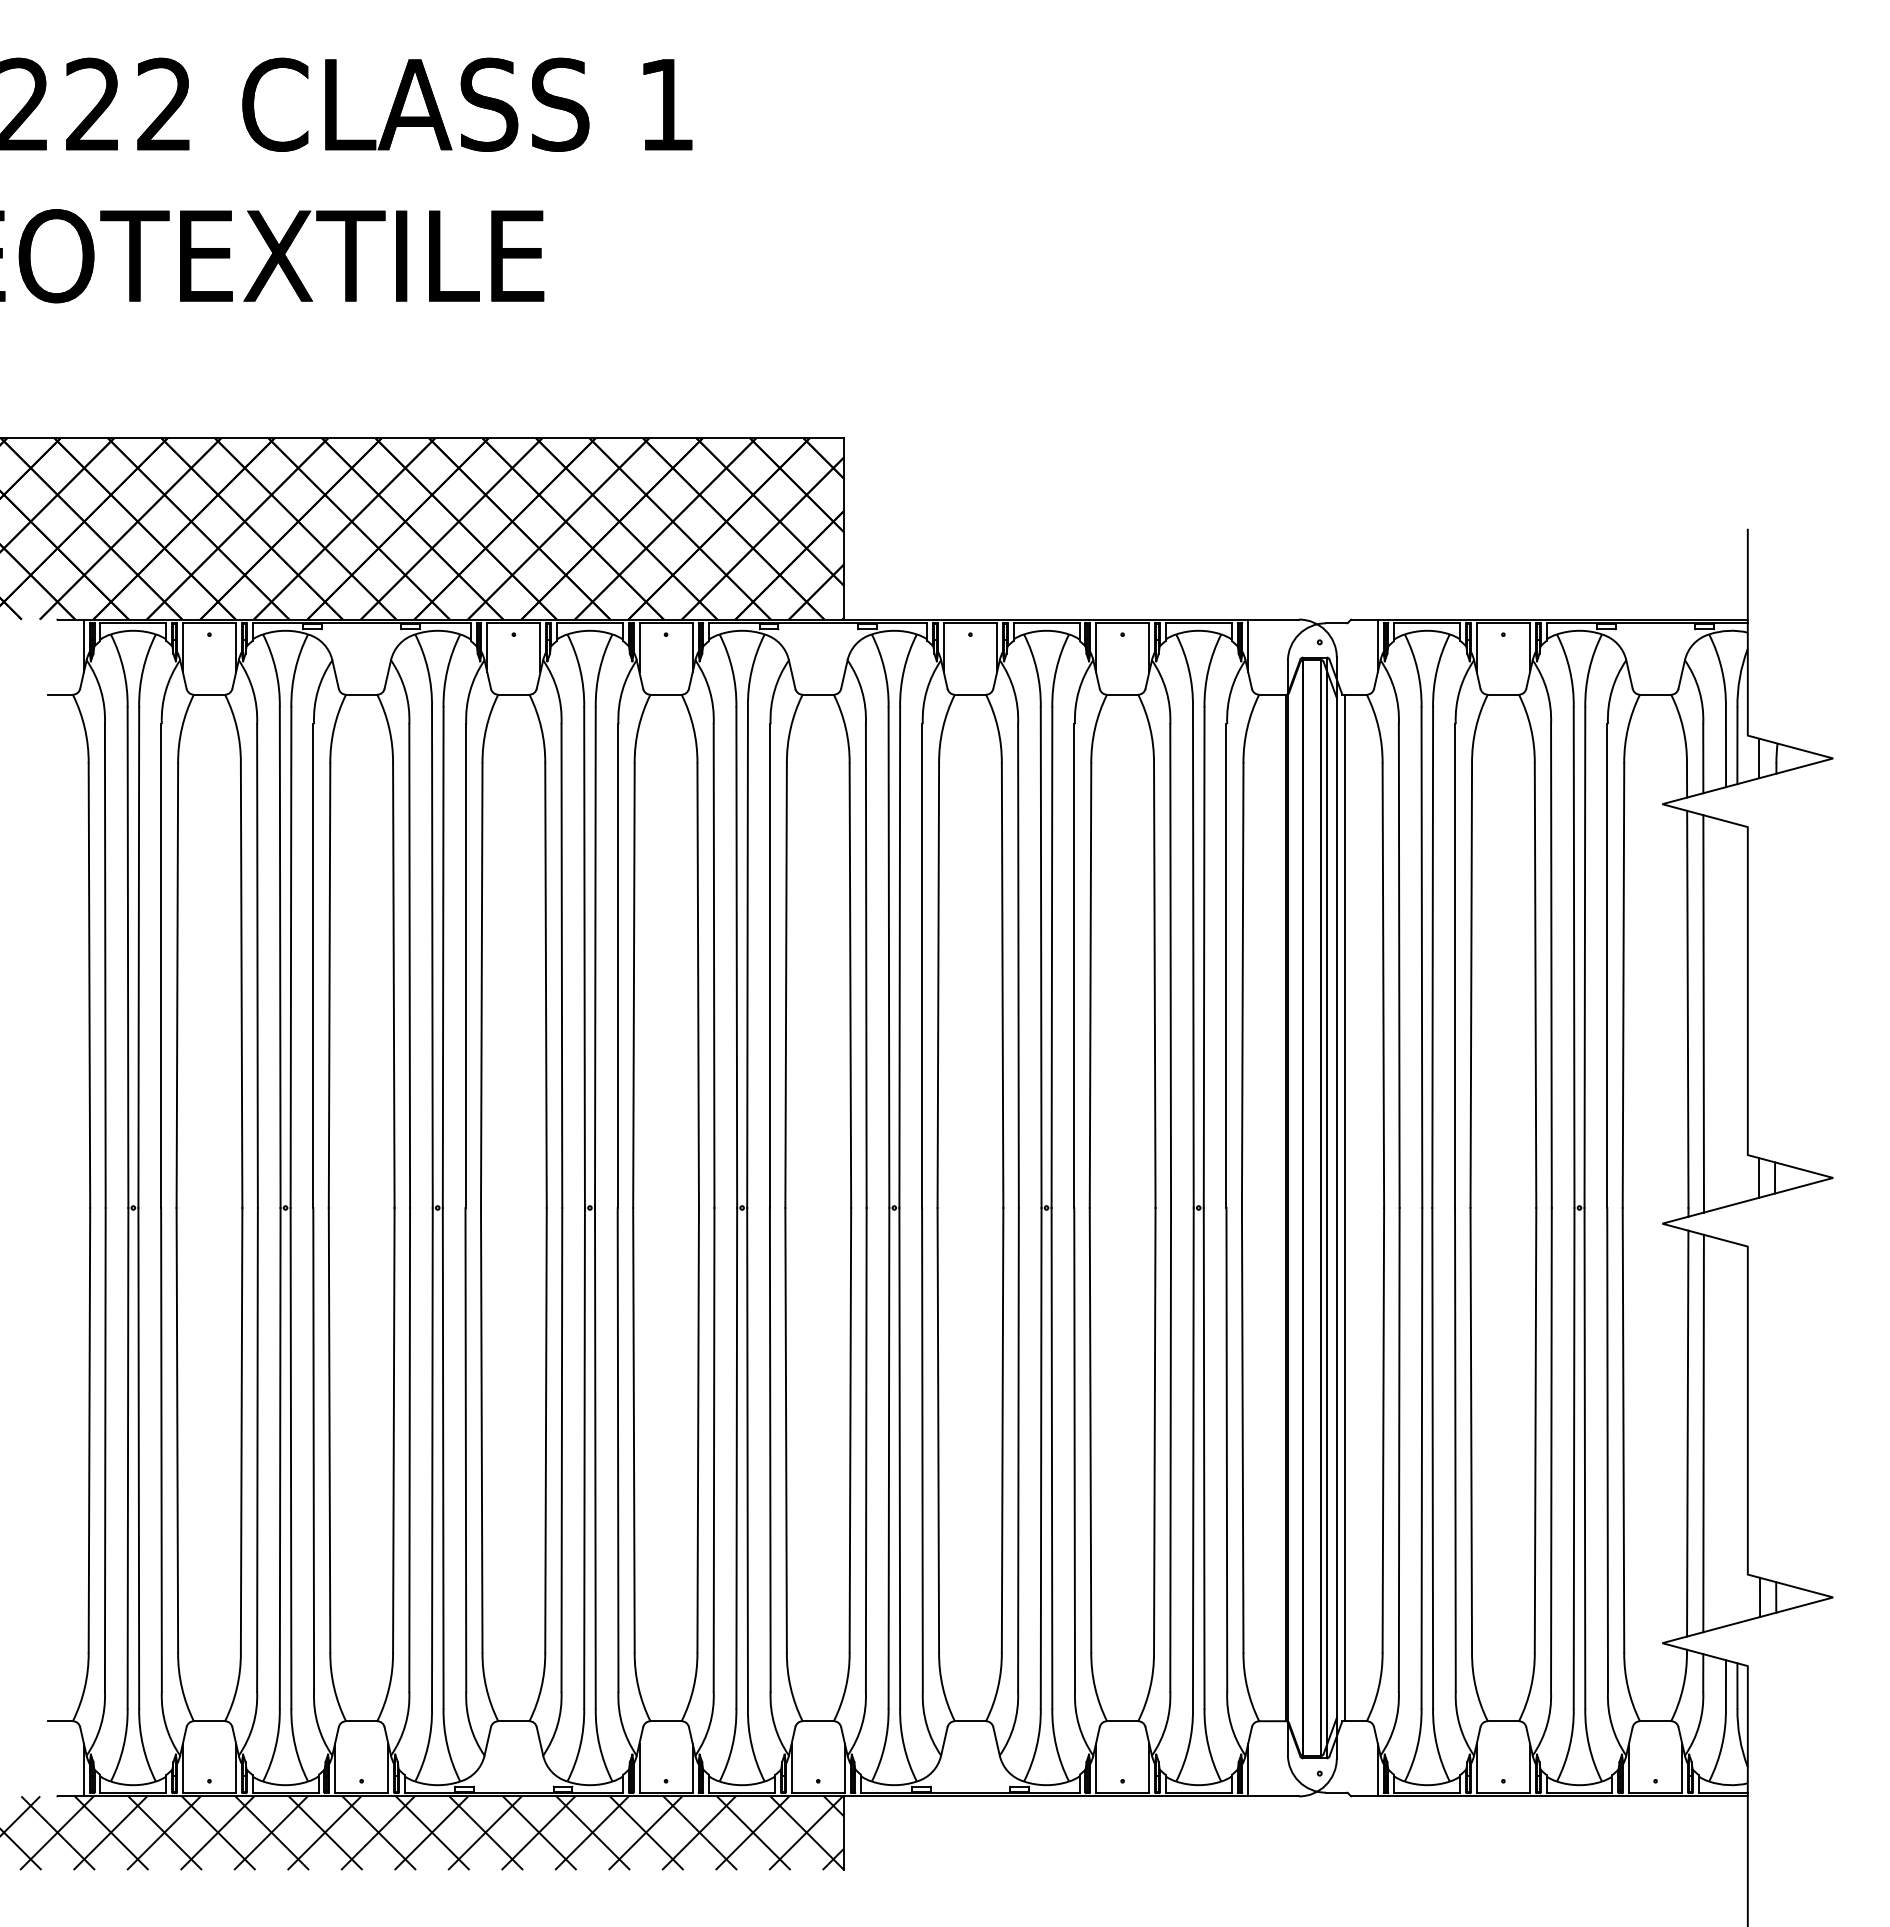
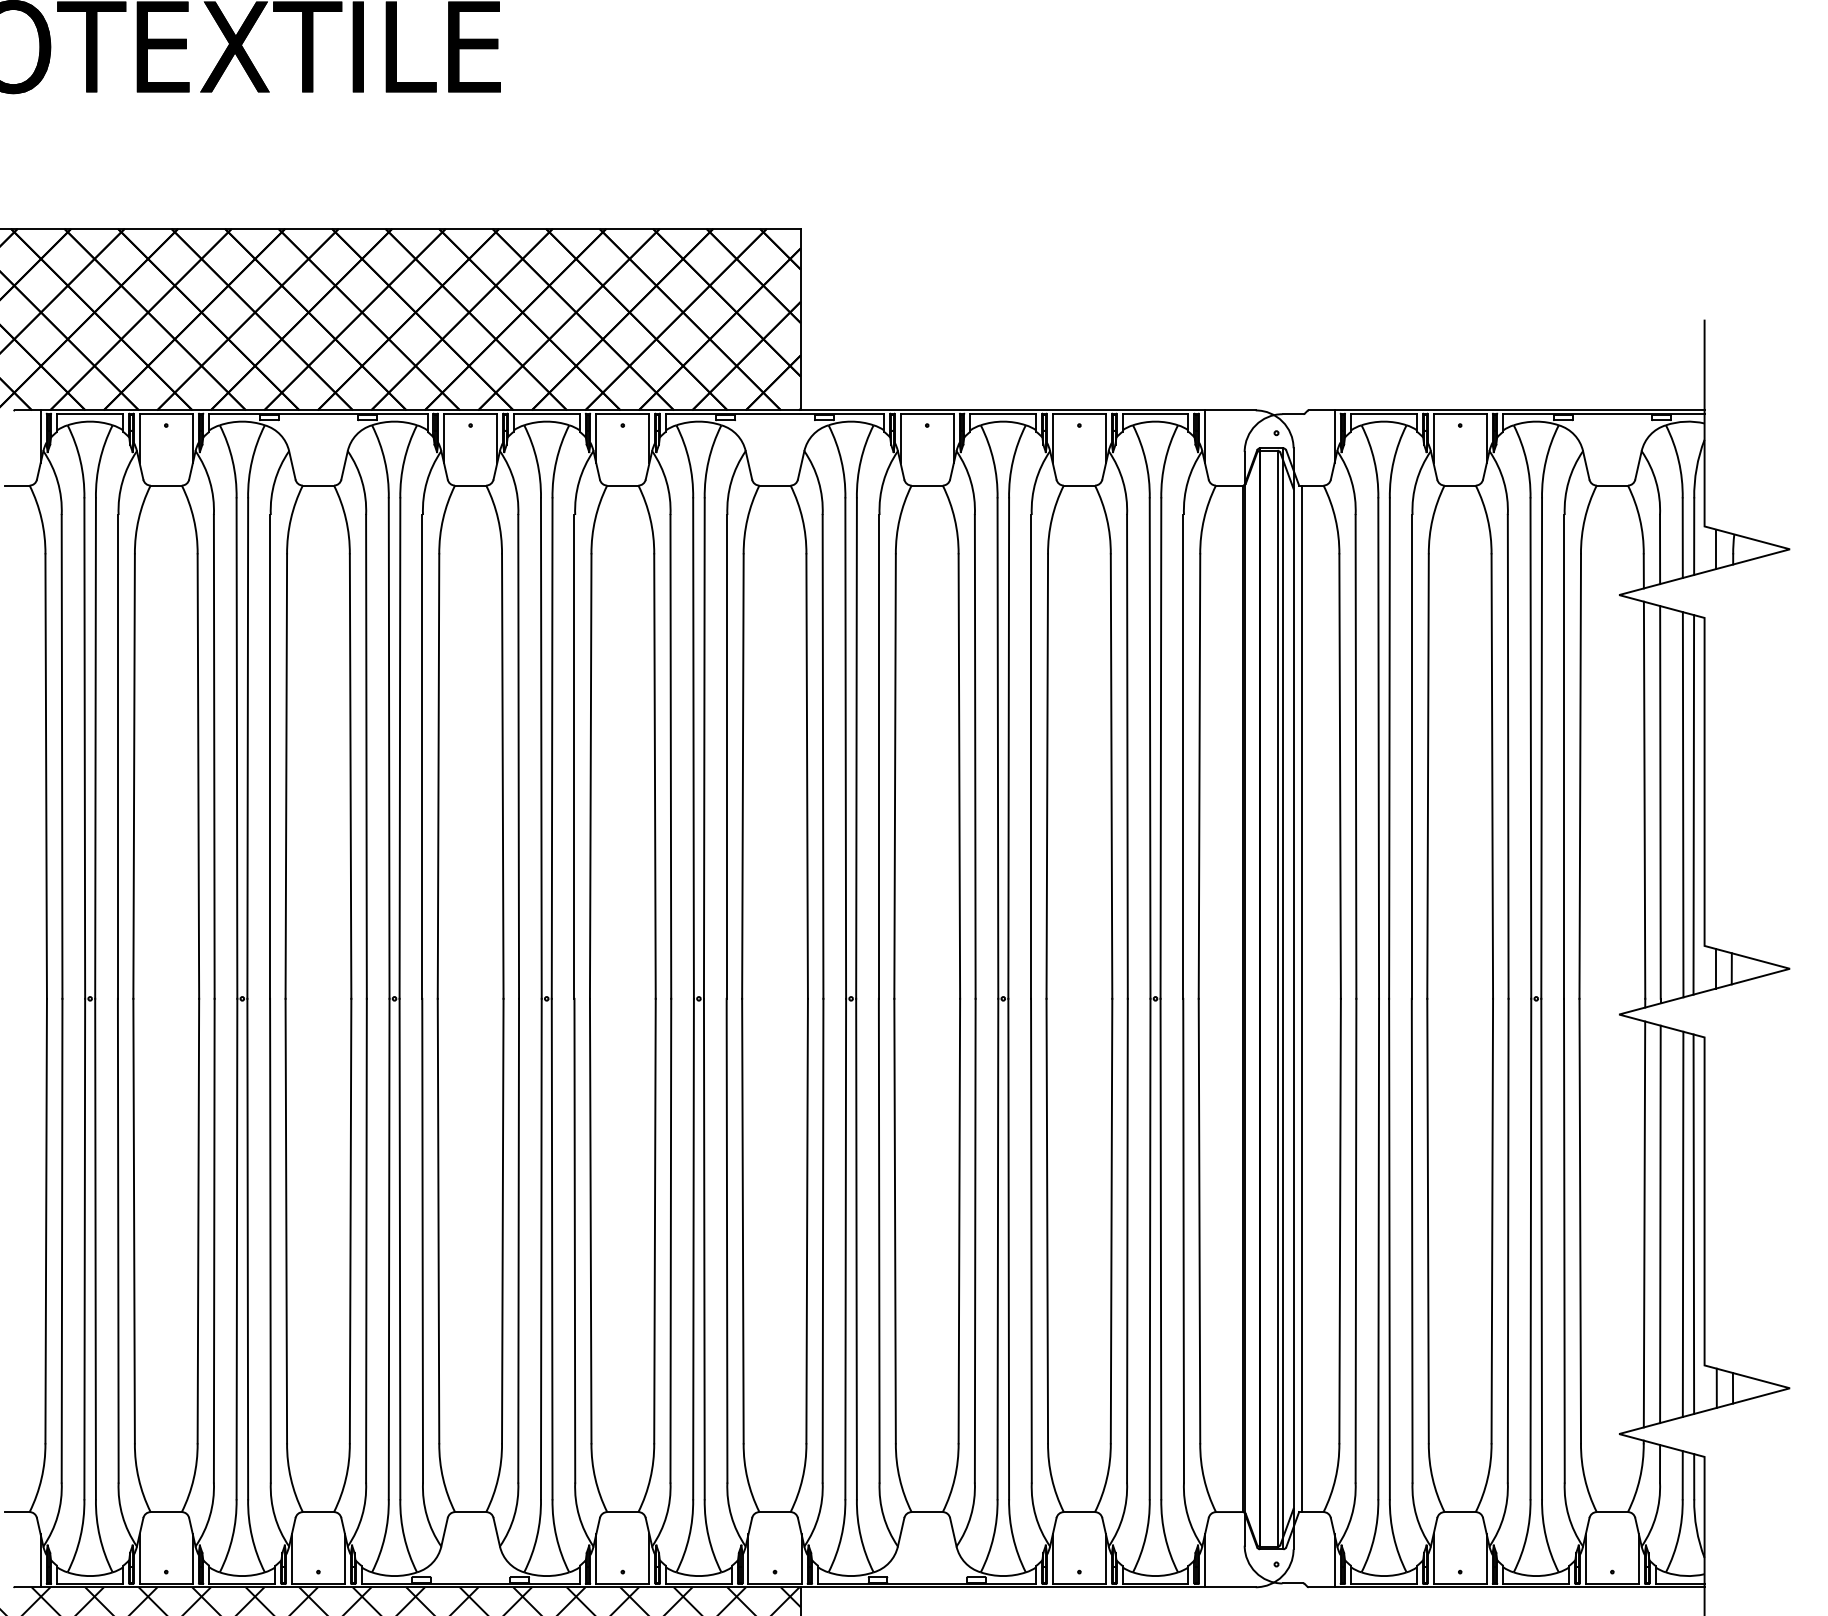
line: (1726, 1013) -> (1683, 804), added
line: (1736, 1013) -> (1693, 804), added
line: (1726, 1433) -> (1683, 1224), added
line: (1736, 1433) -> (1693, 1224), added

